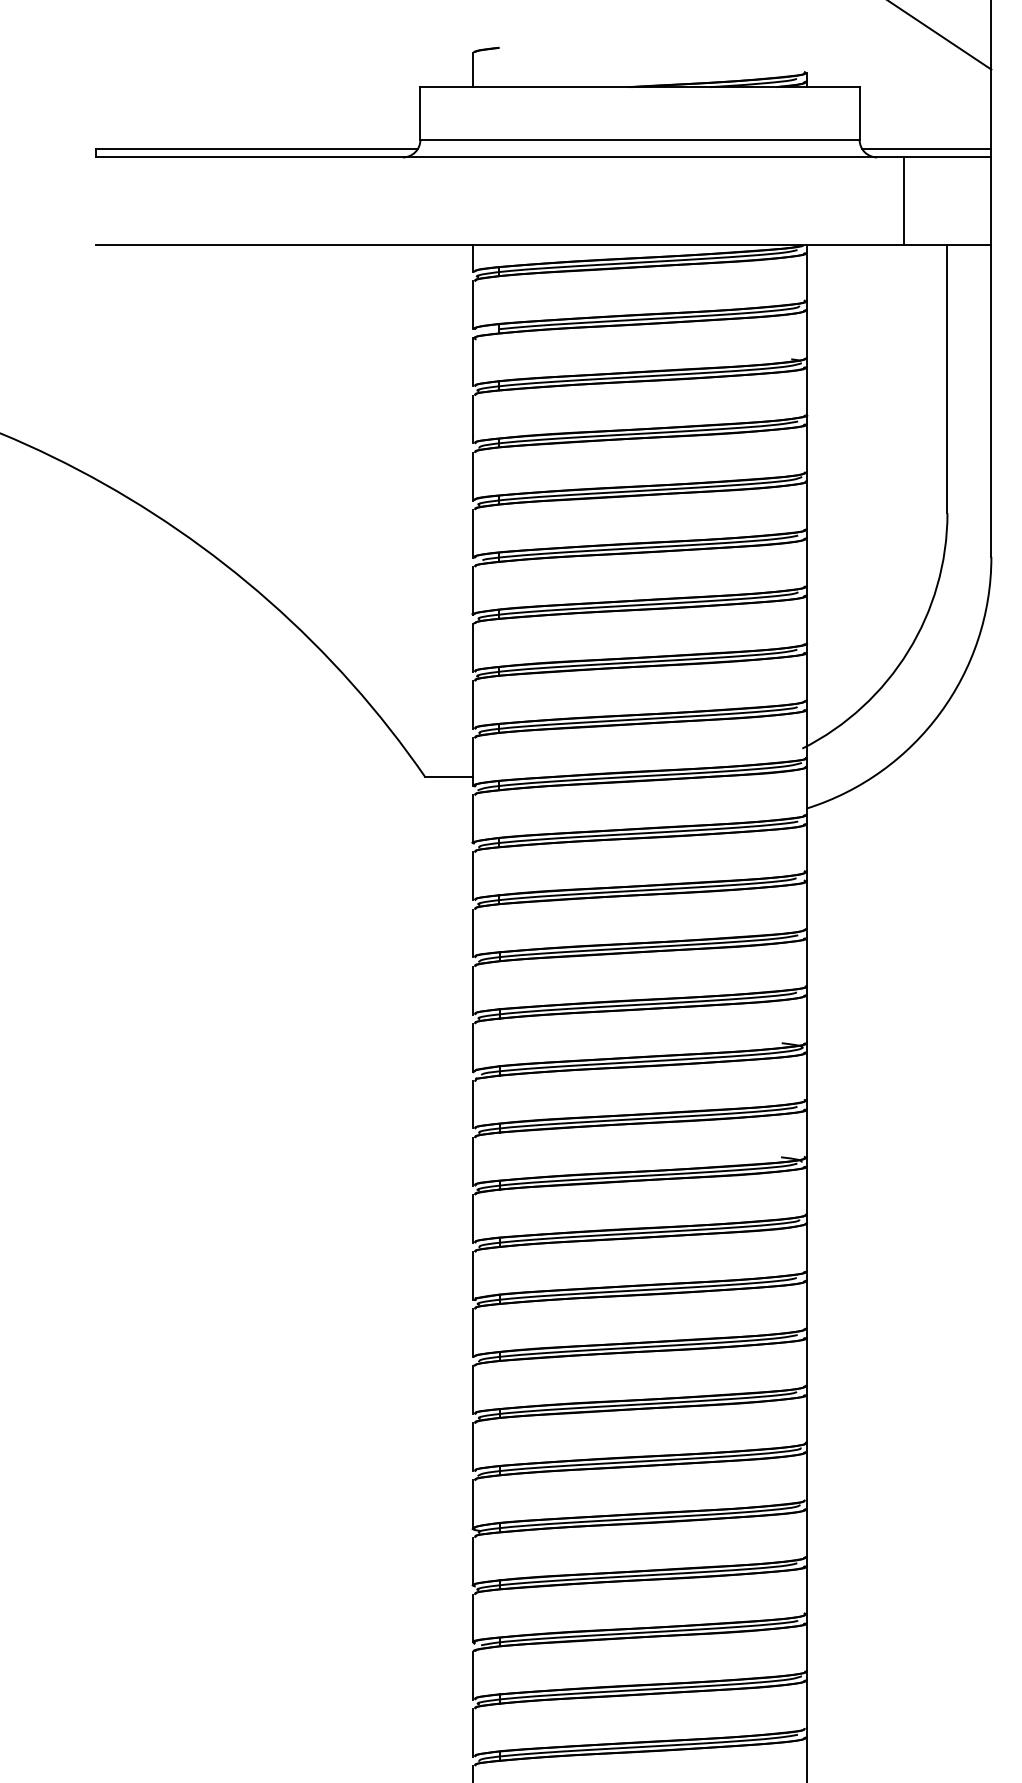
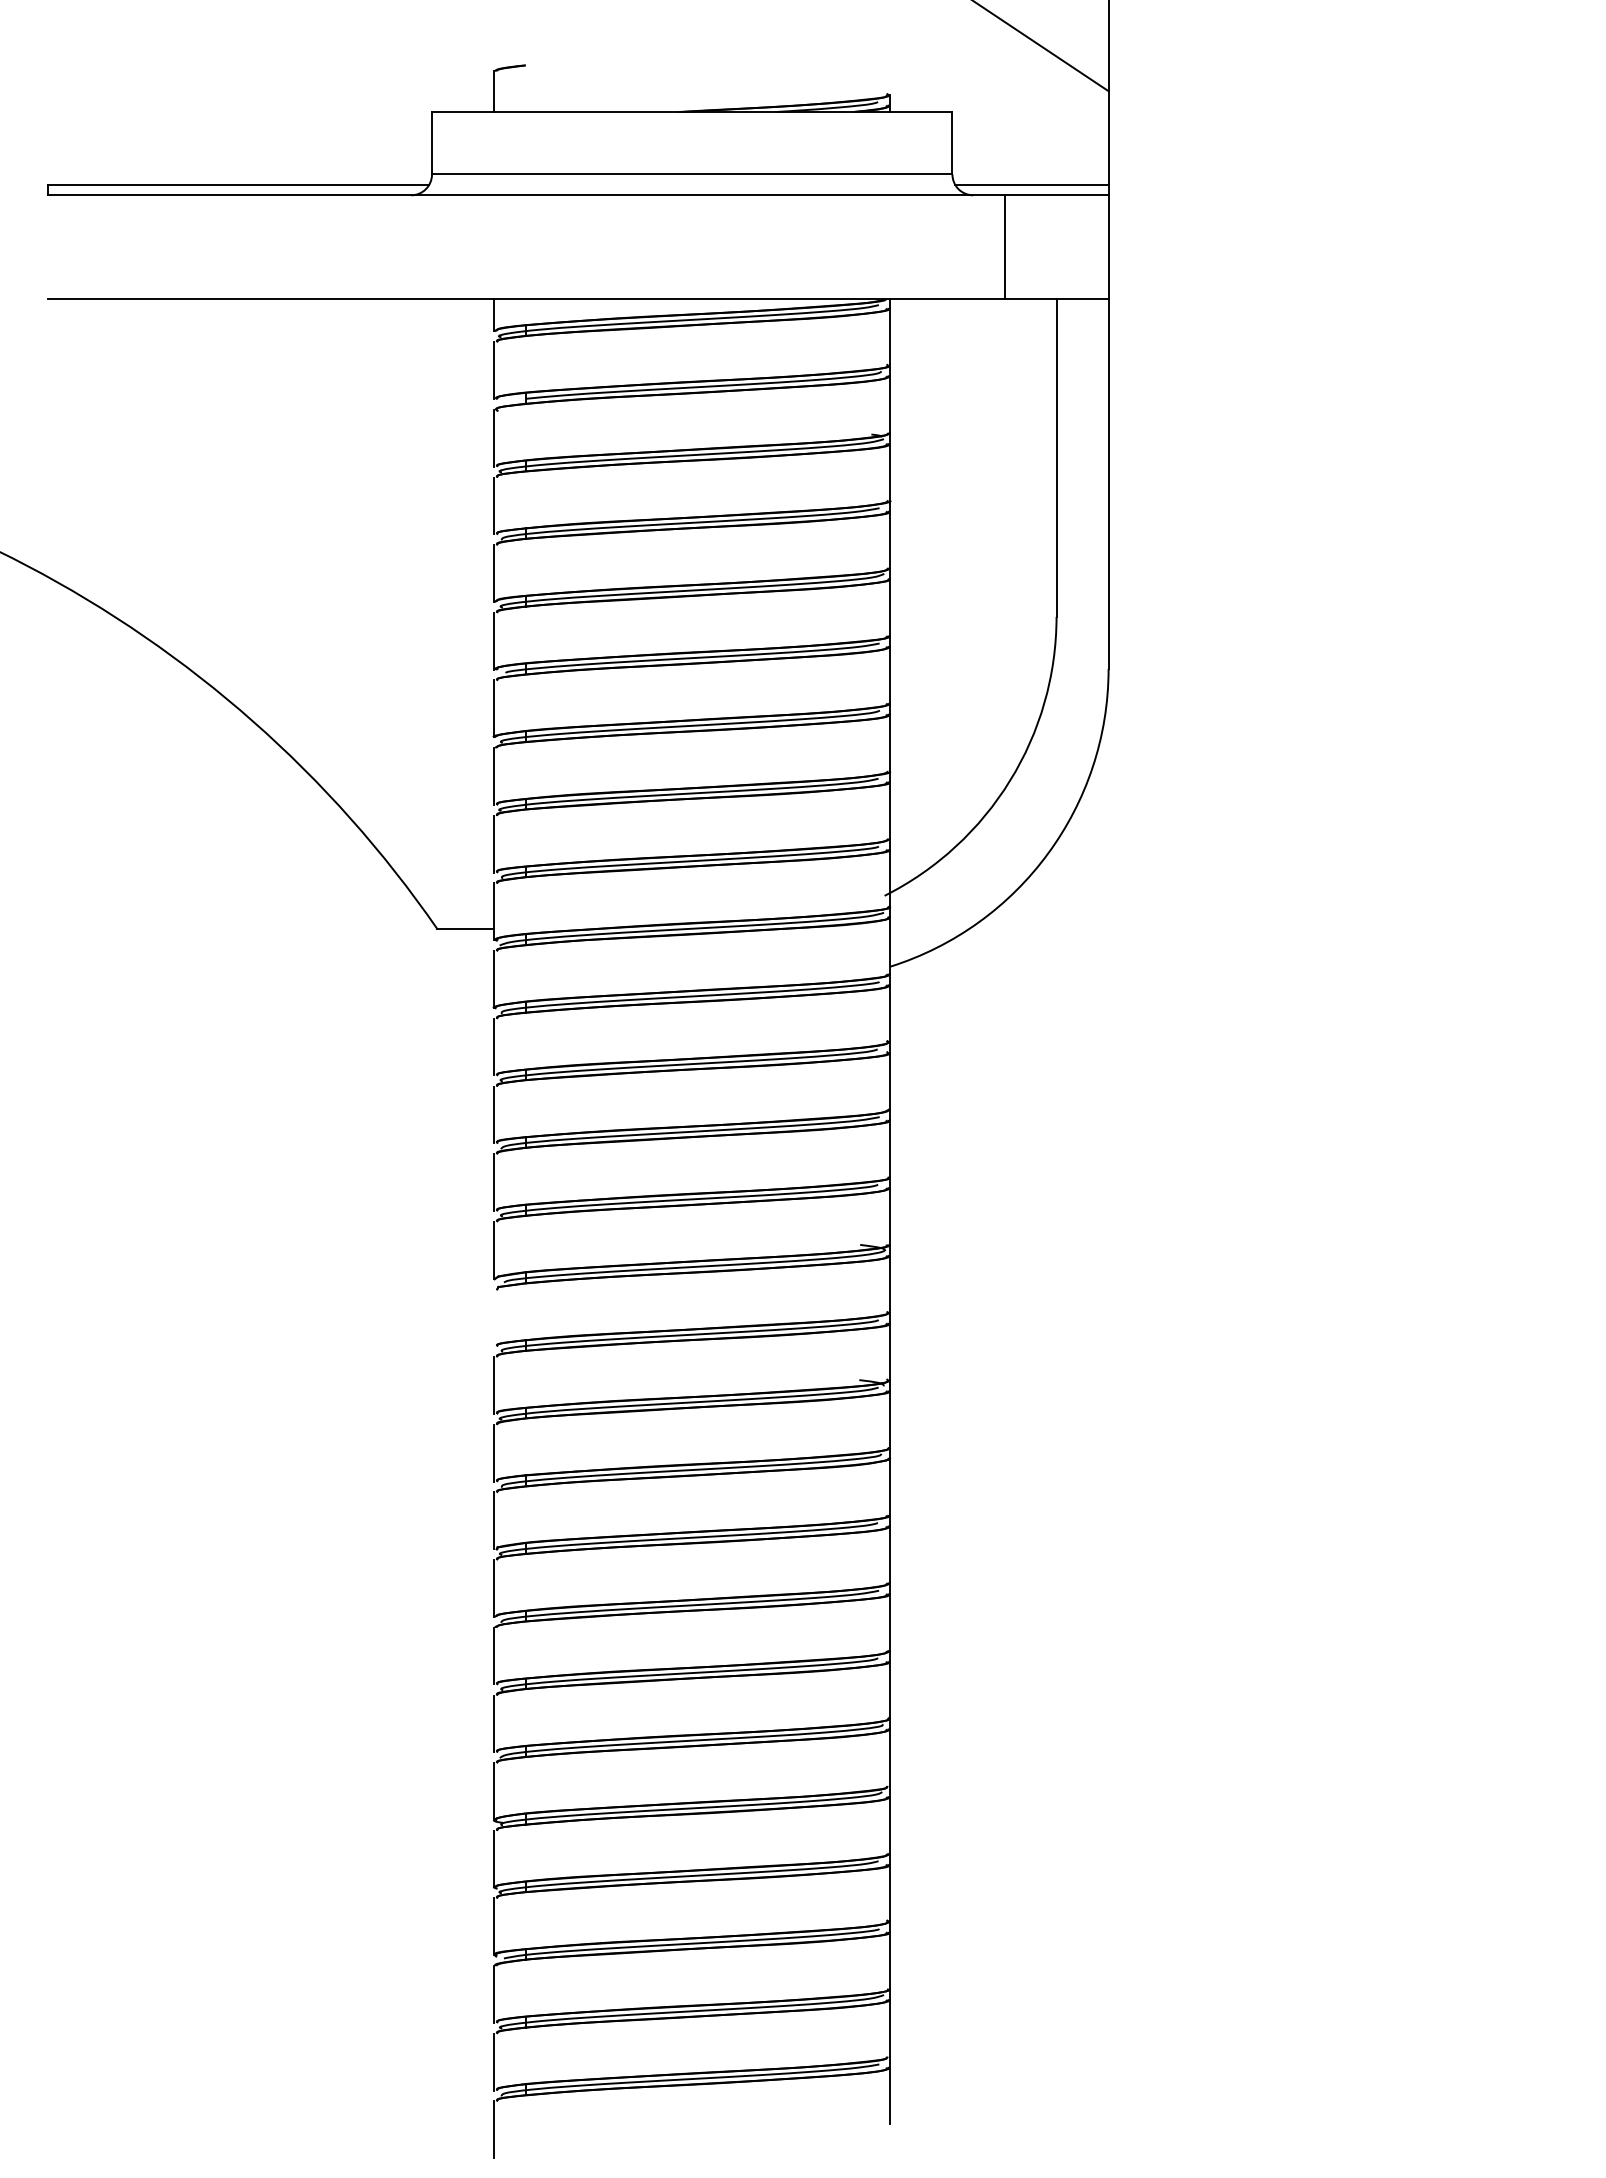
line: (473, 1104) -> (494, 1317), removed

